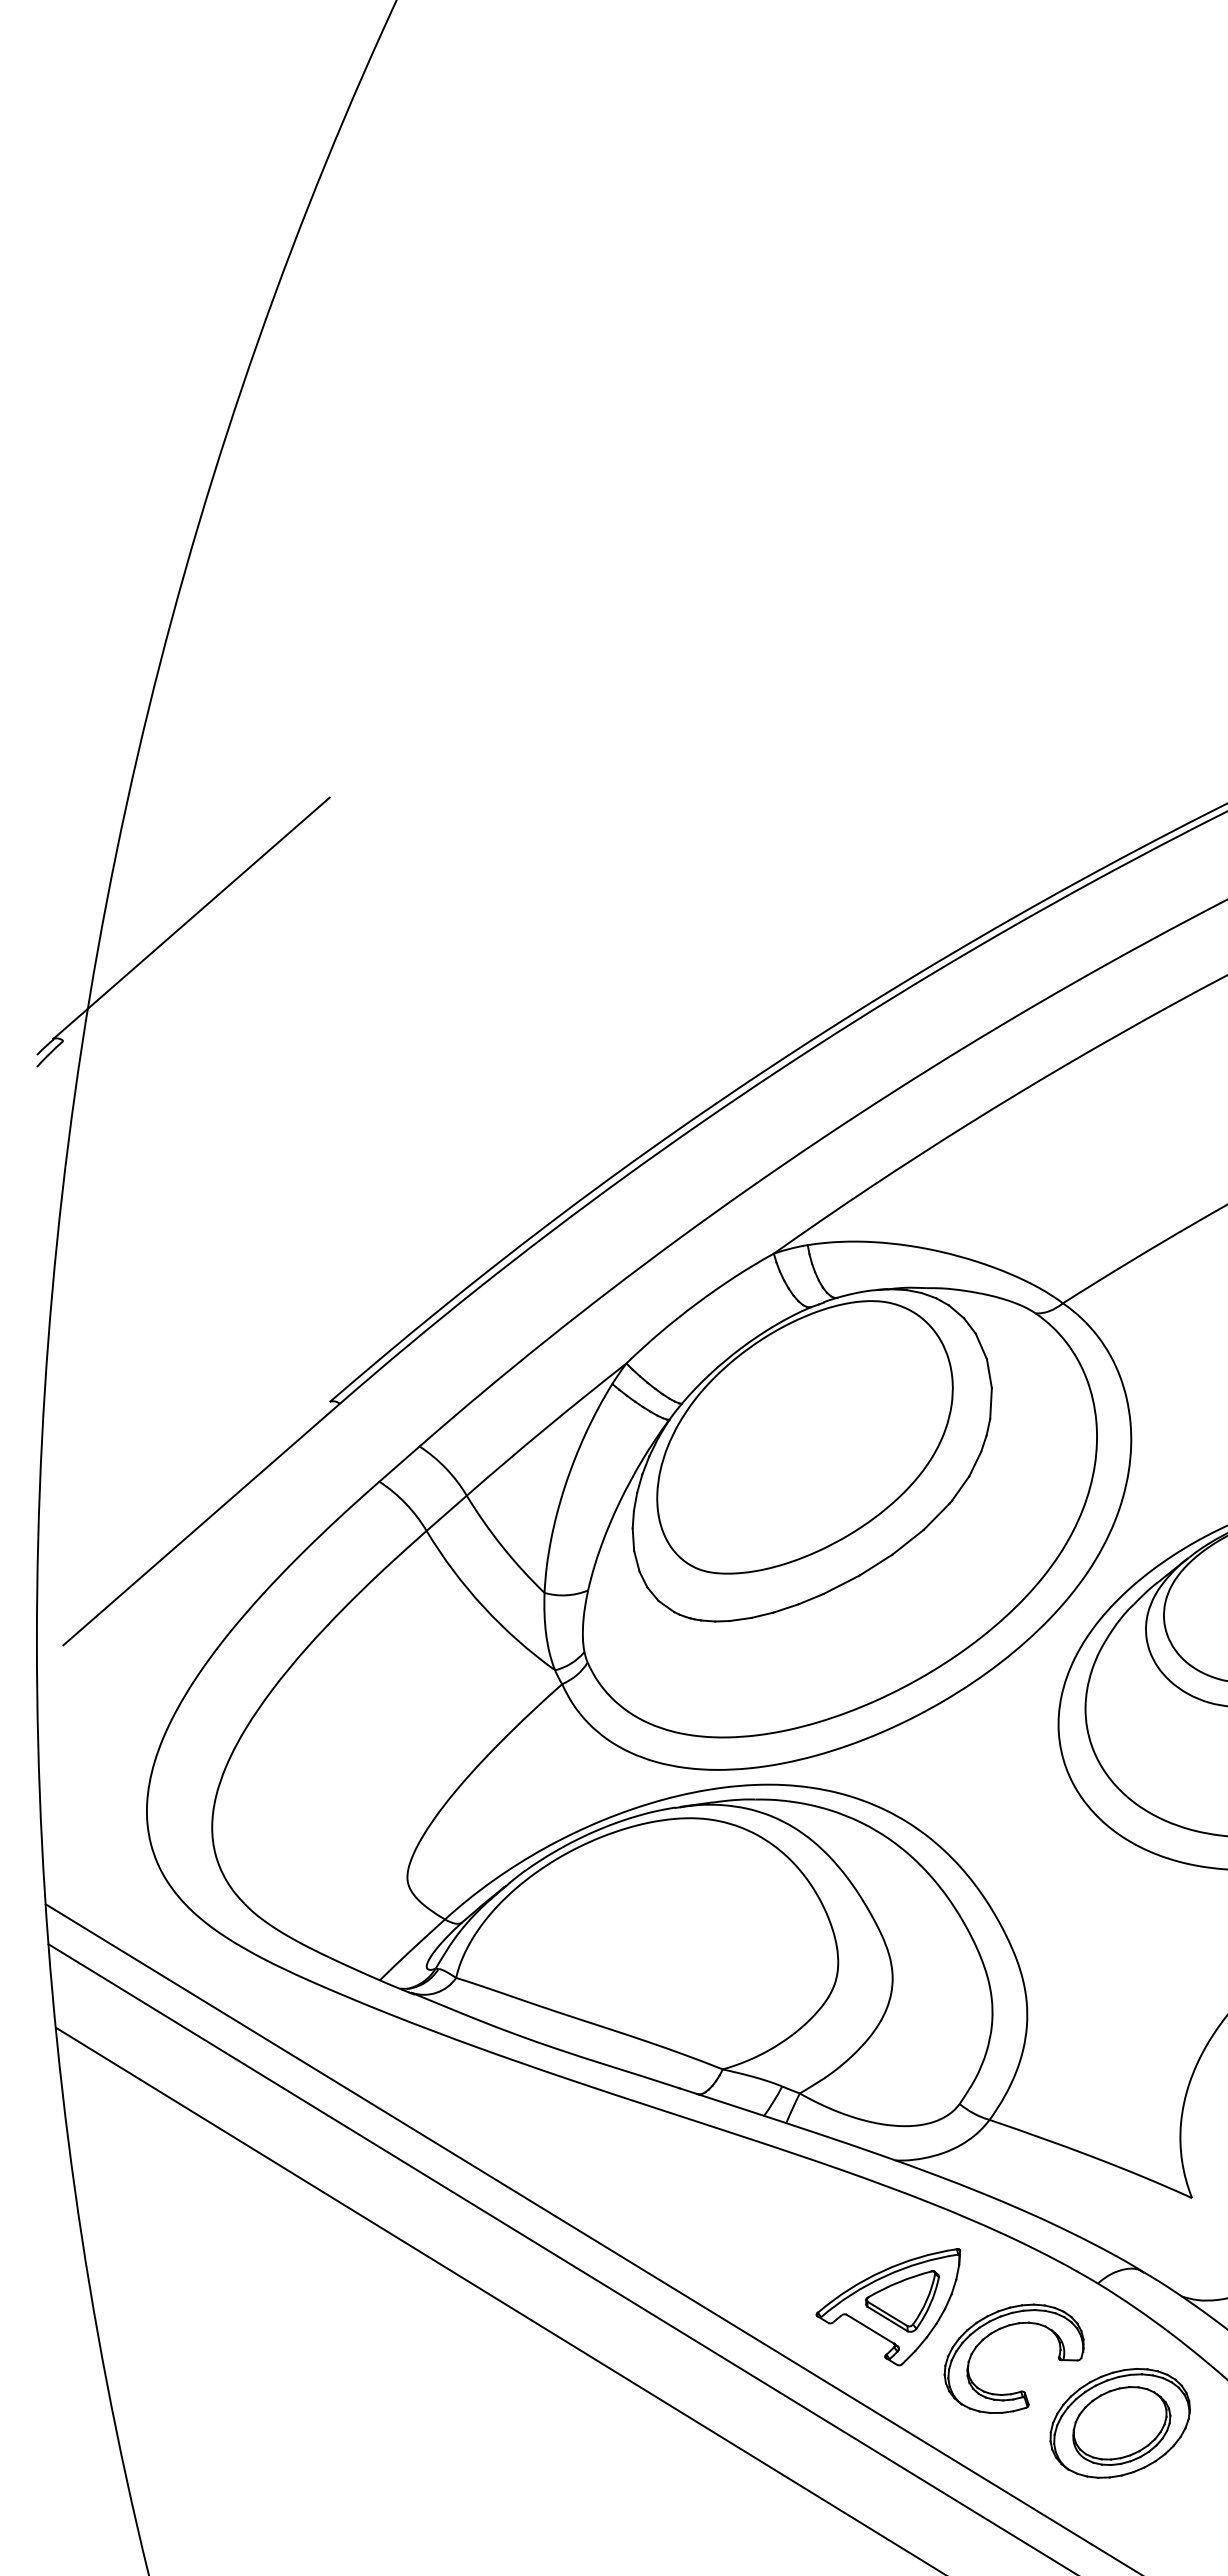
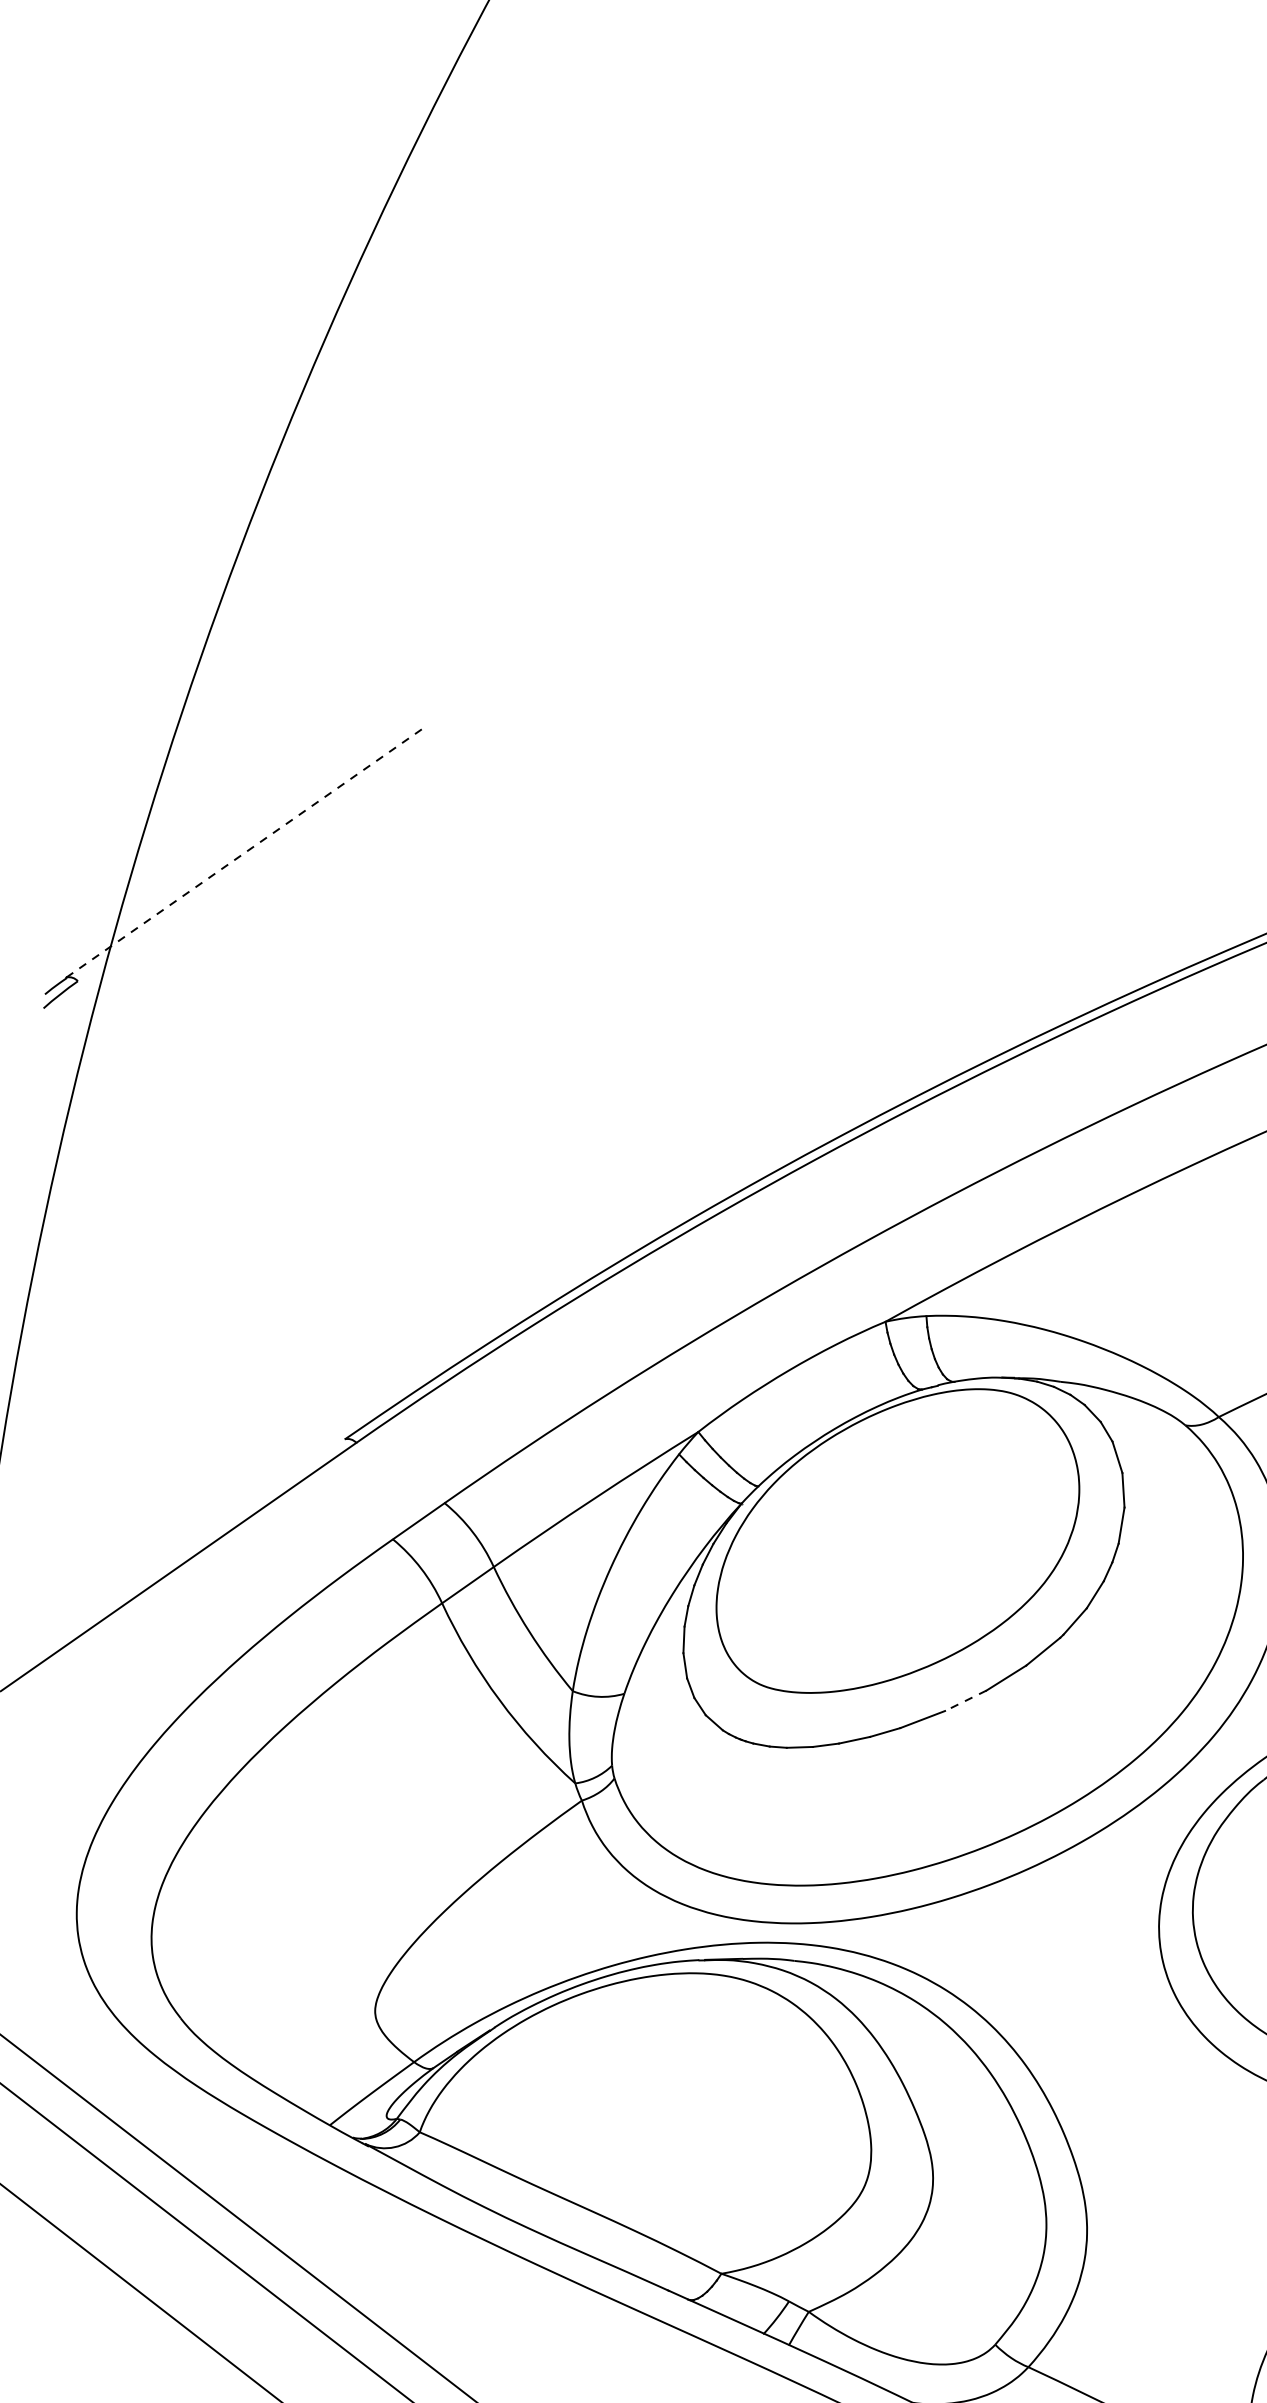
line: (191, 918) -> (244, 853), solid -> dashed
line: (876, 1565) -> (966, 1701), solid -> dashed

